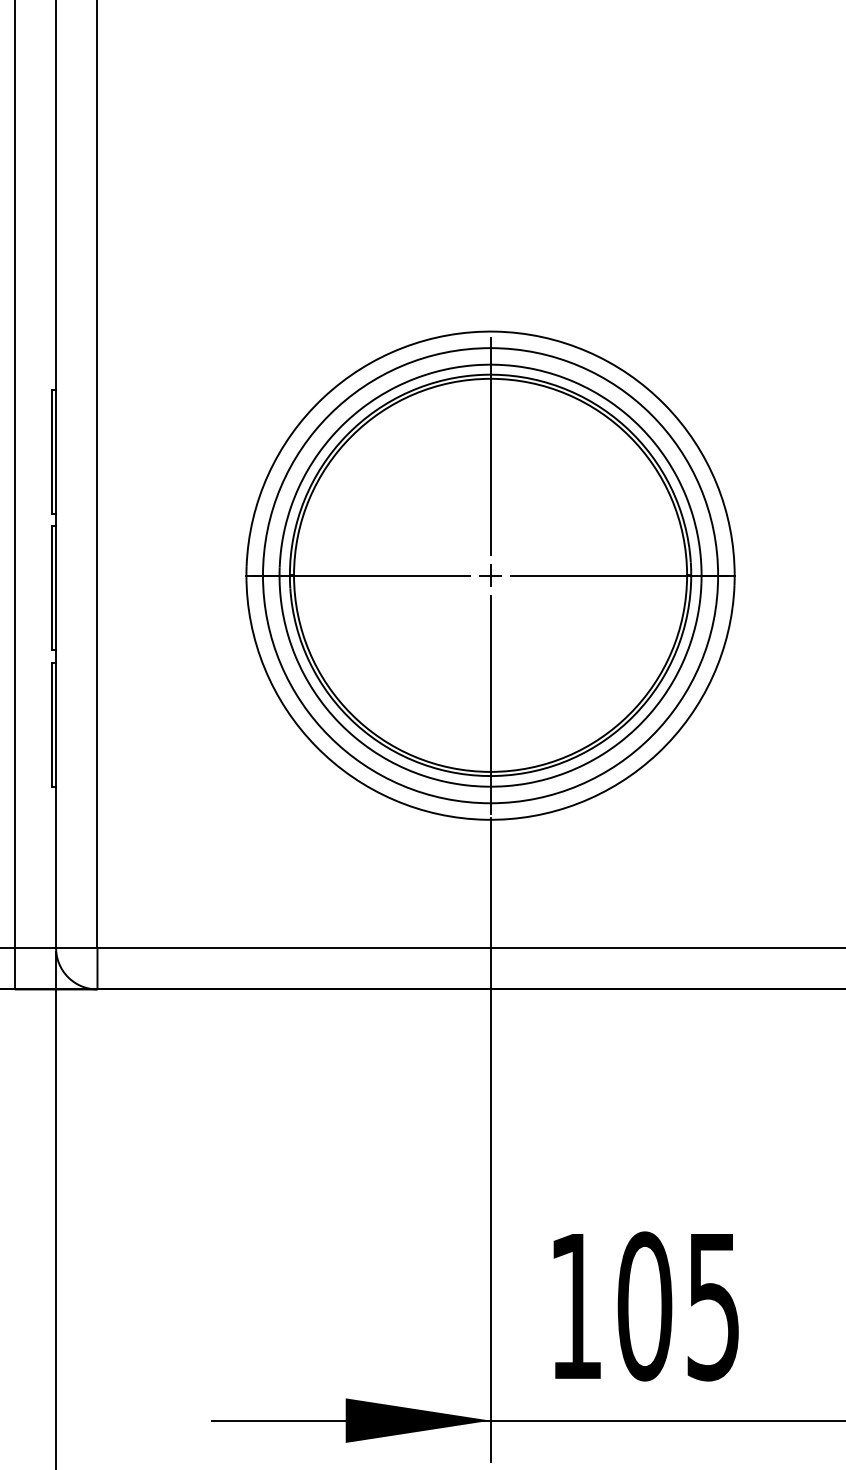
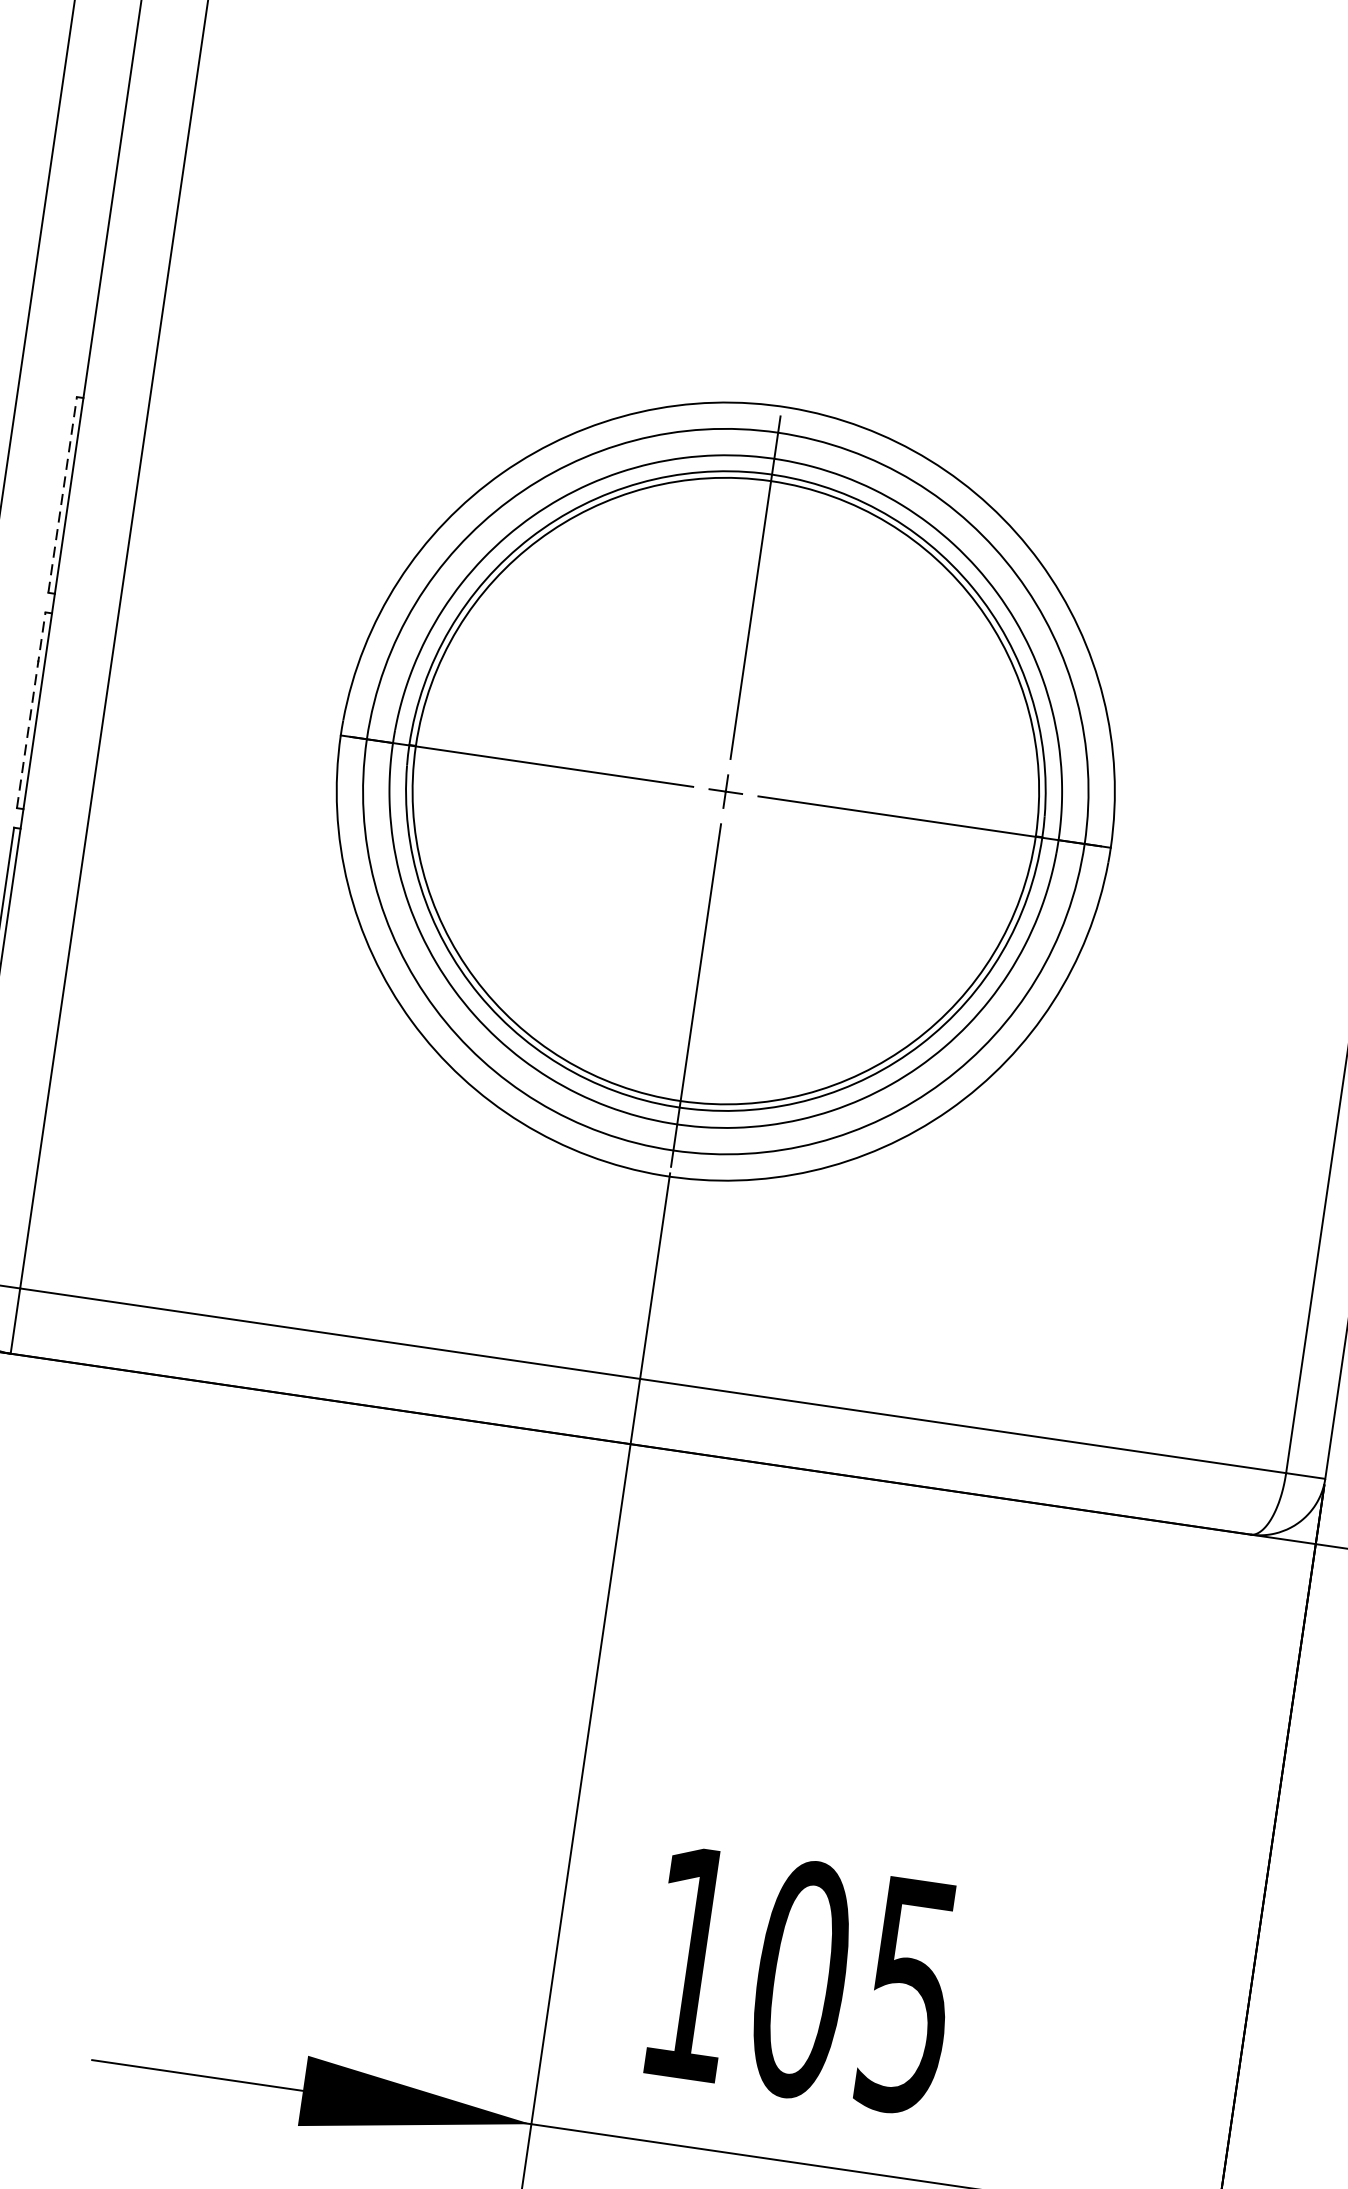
line: (51, 451) -> (61, 494), solid -> dashed
line: (51, 587) -> (30, 709), solid -> dashed

